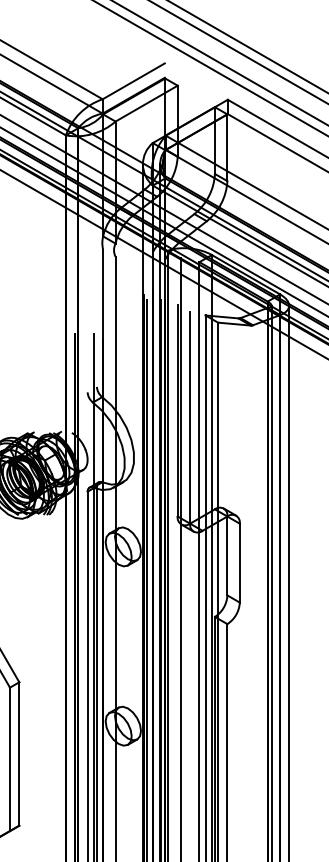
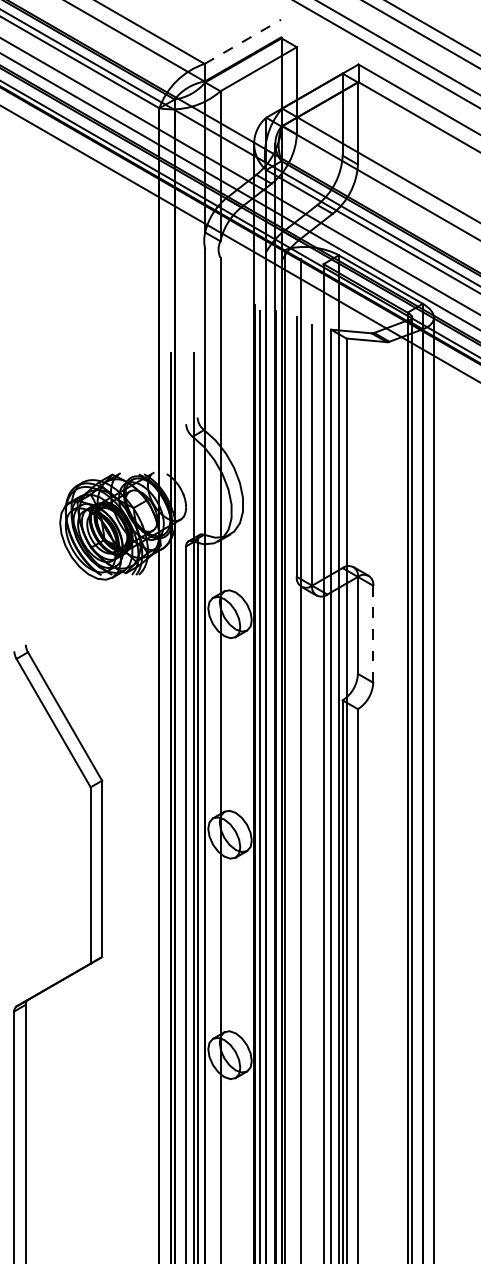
line: (134, 81) -> (243, 41), solid -> dashed
line: (240, 563) -> (373, 634), solid -> dashed

